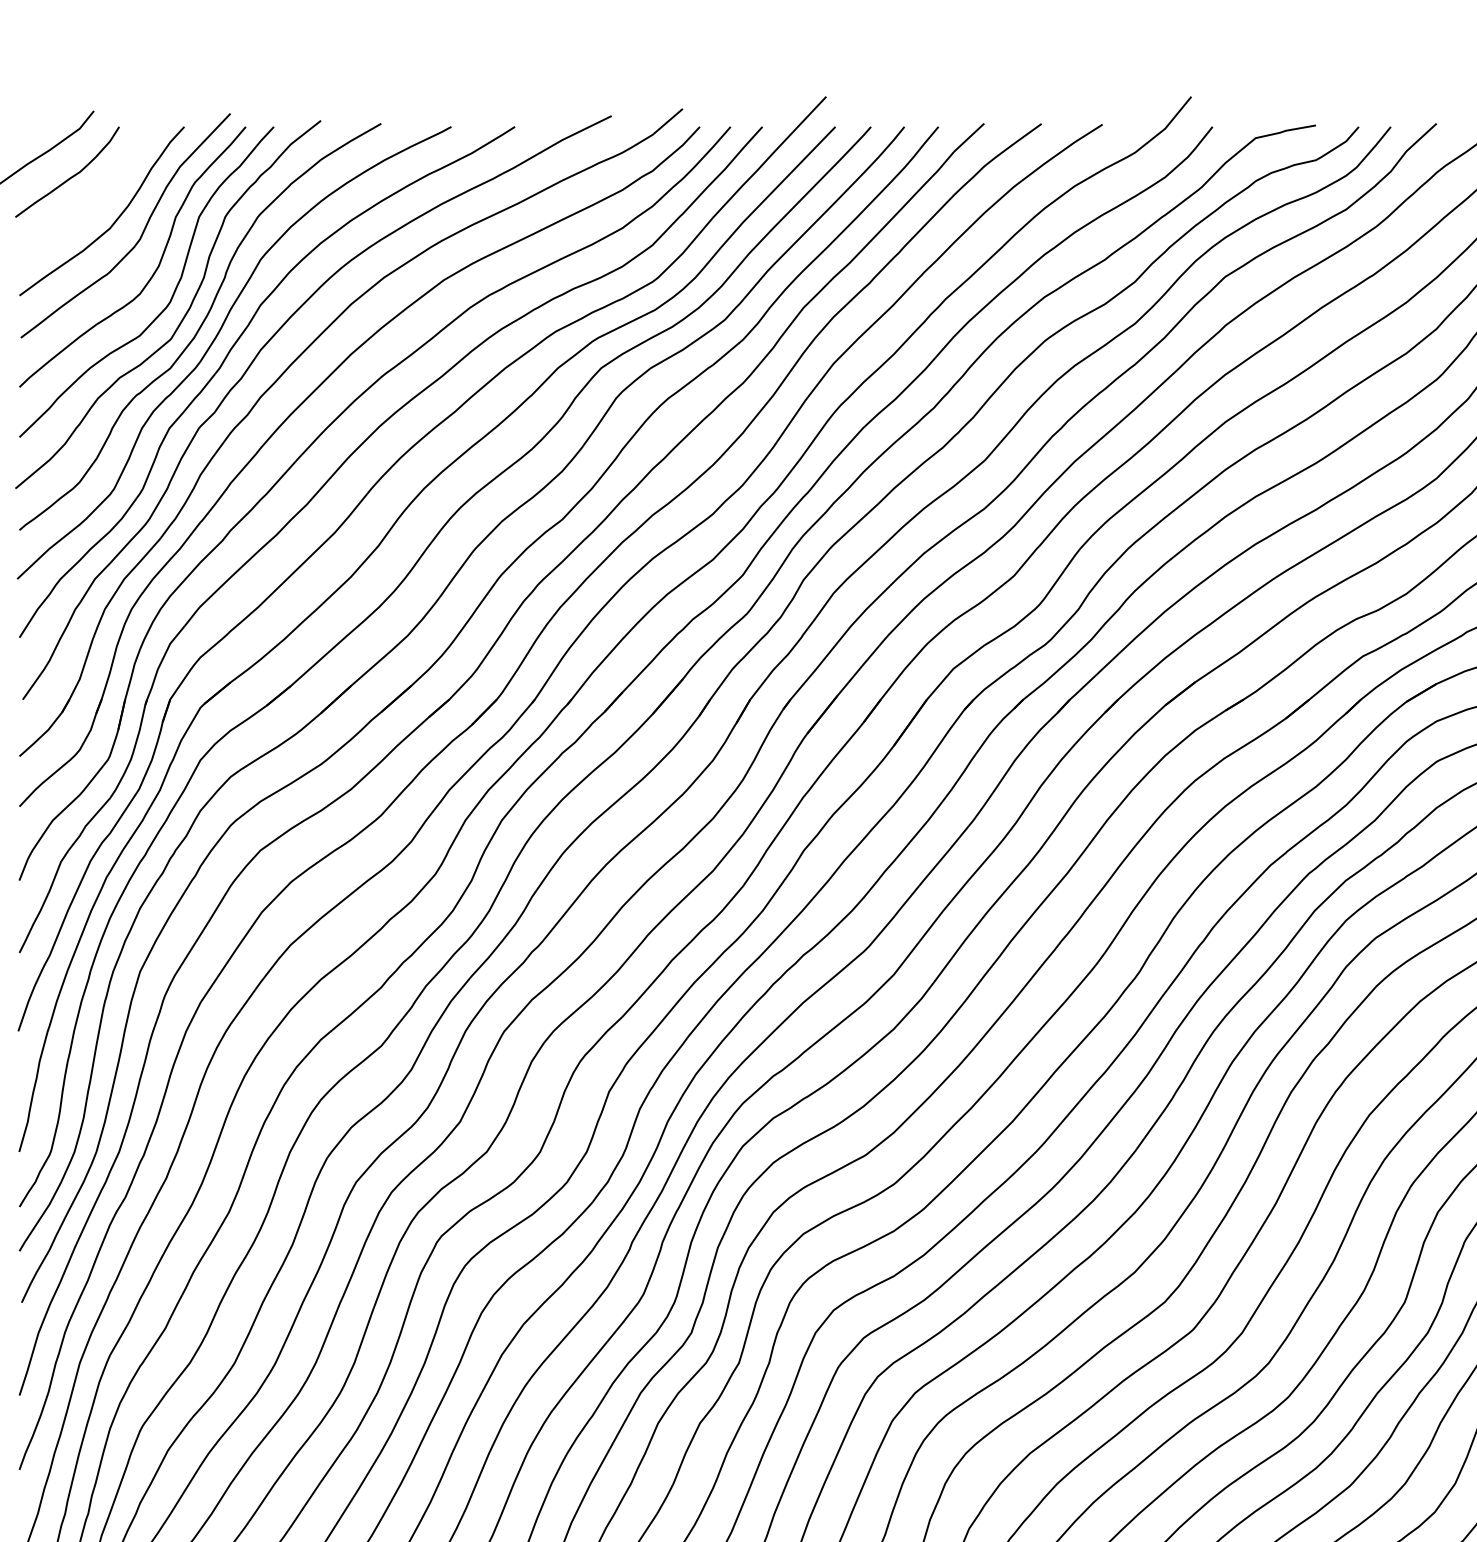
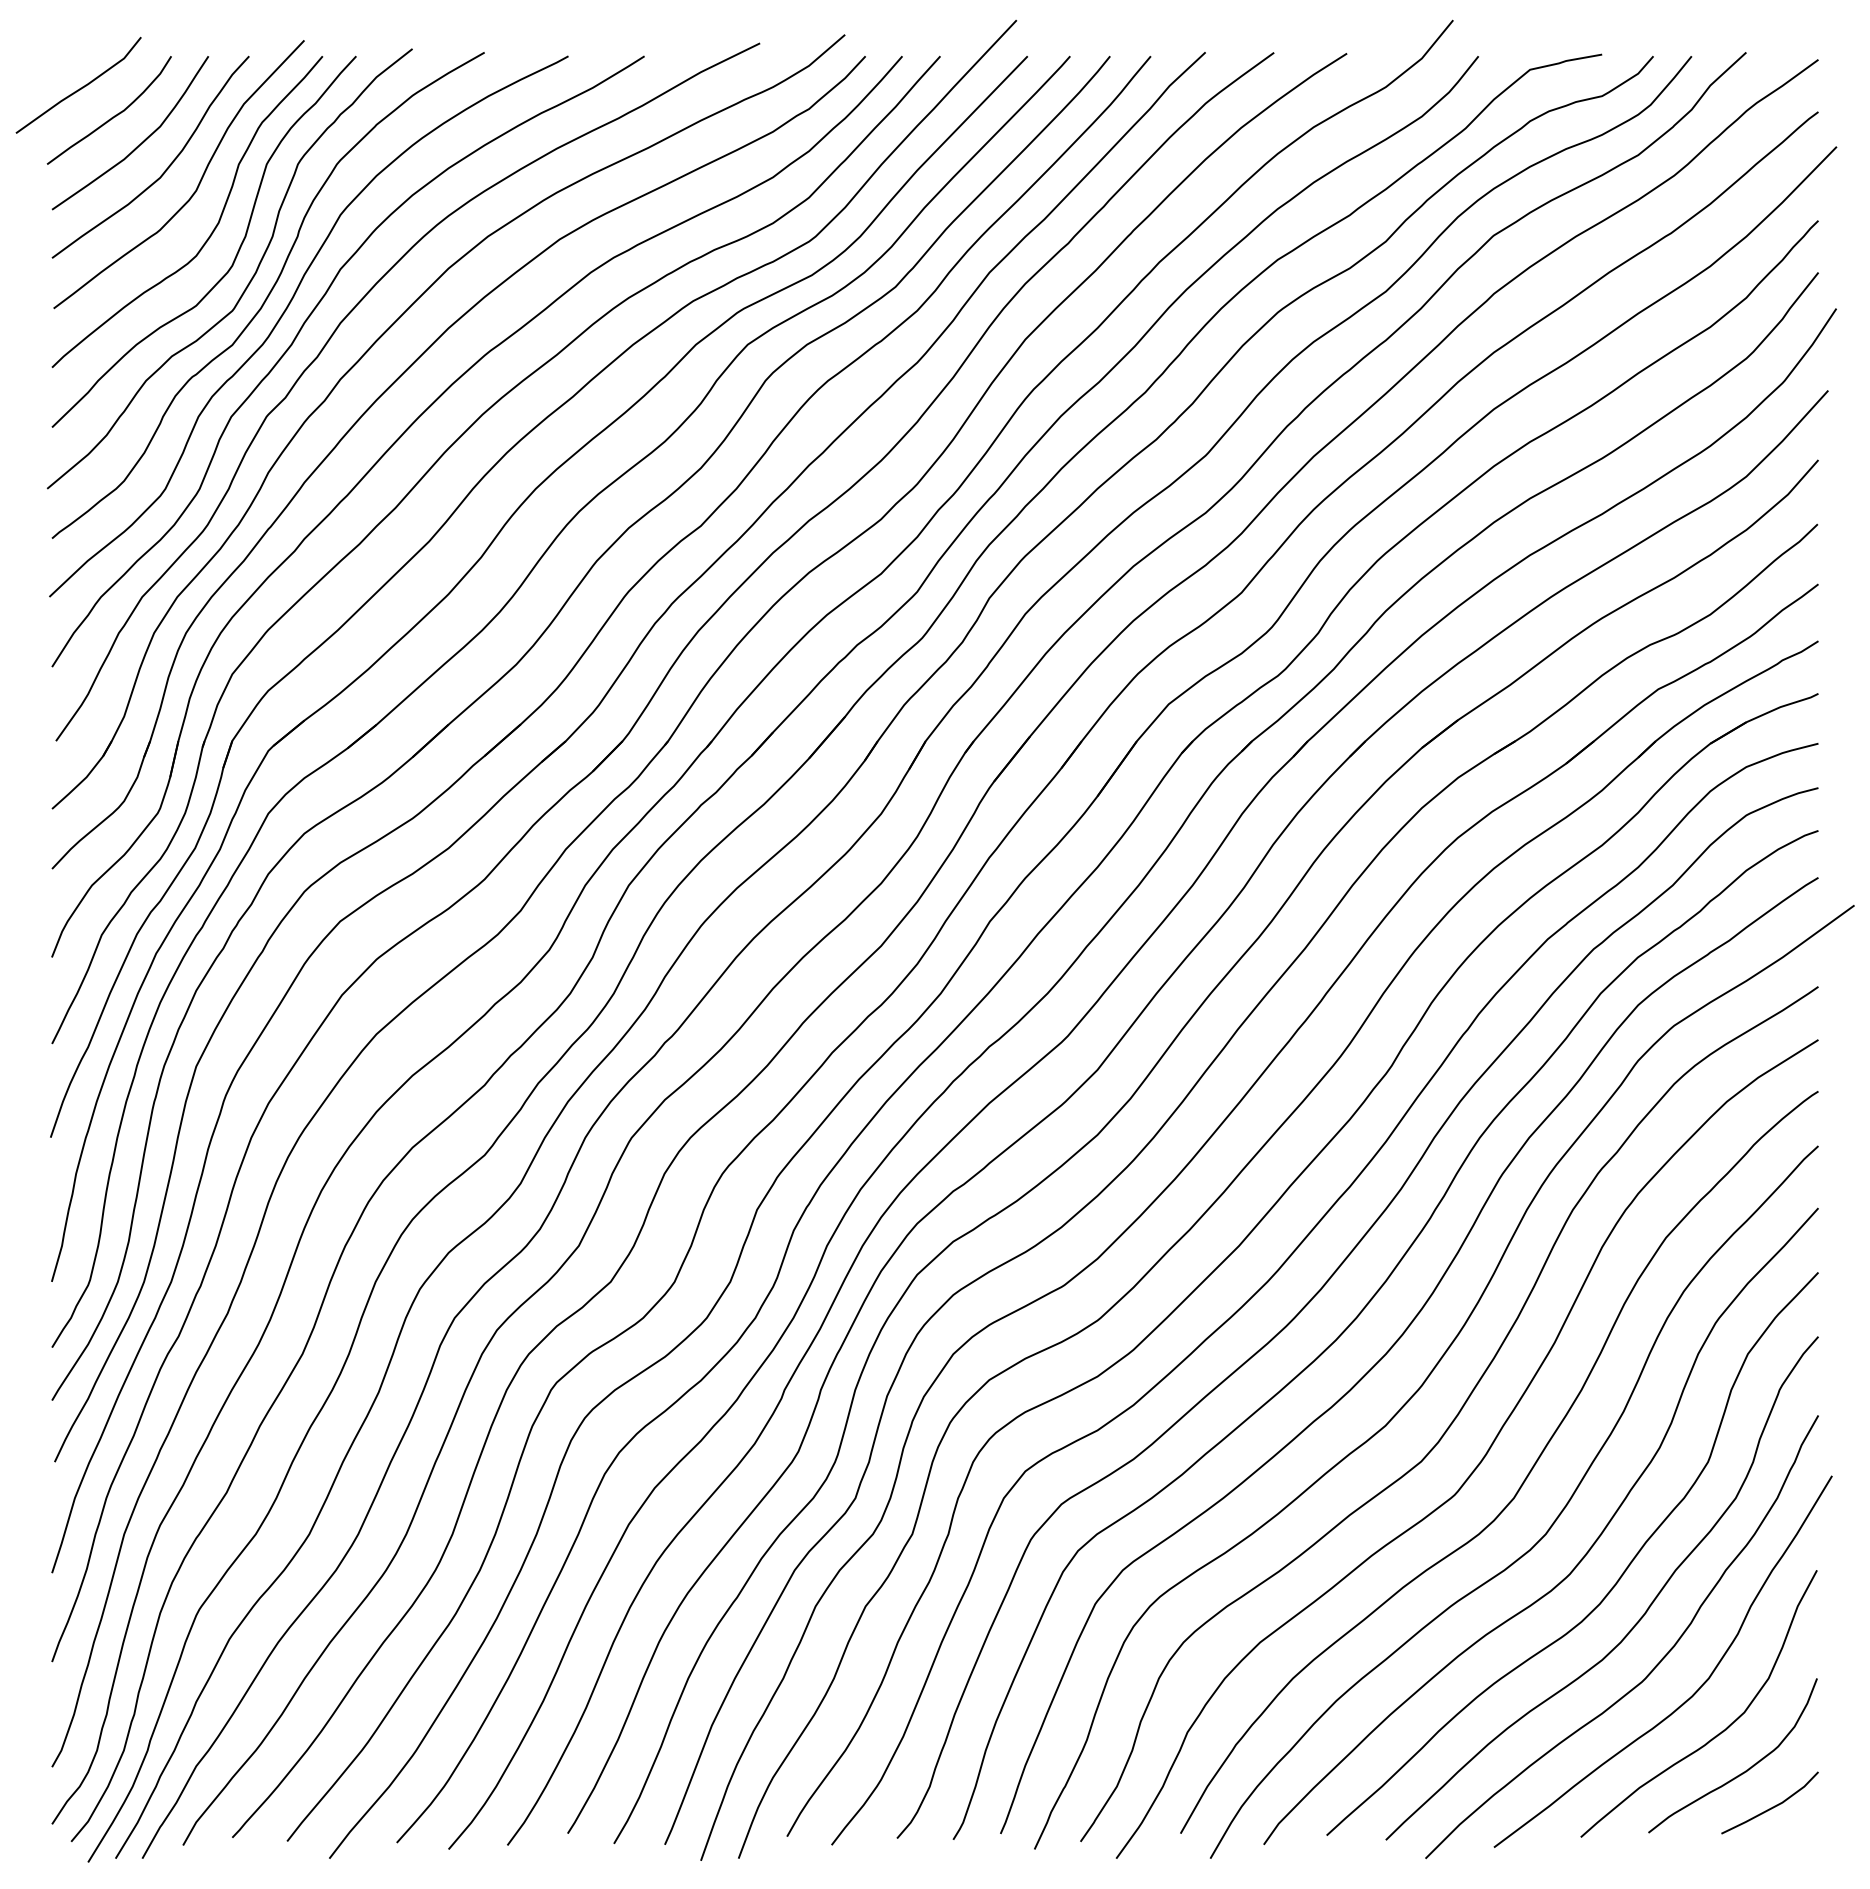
curve: (90, 201) -> (137, 145), added

